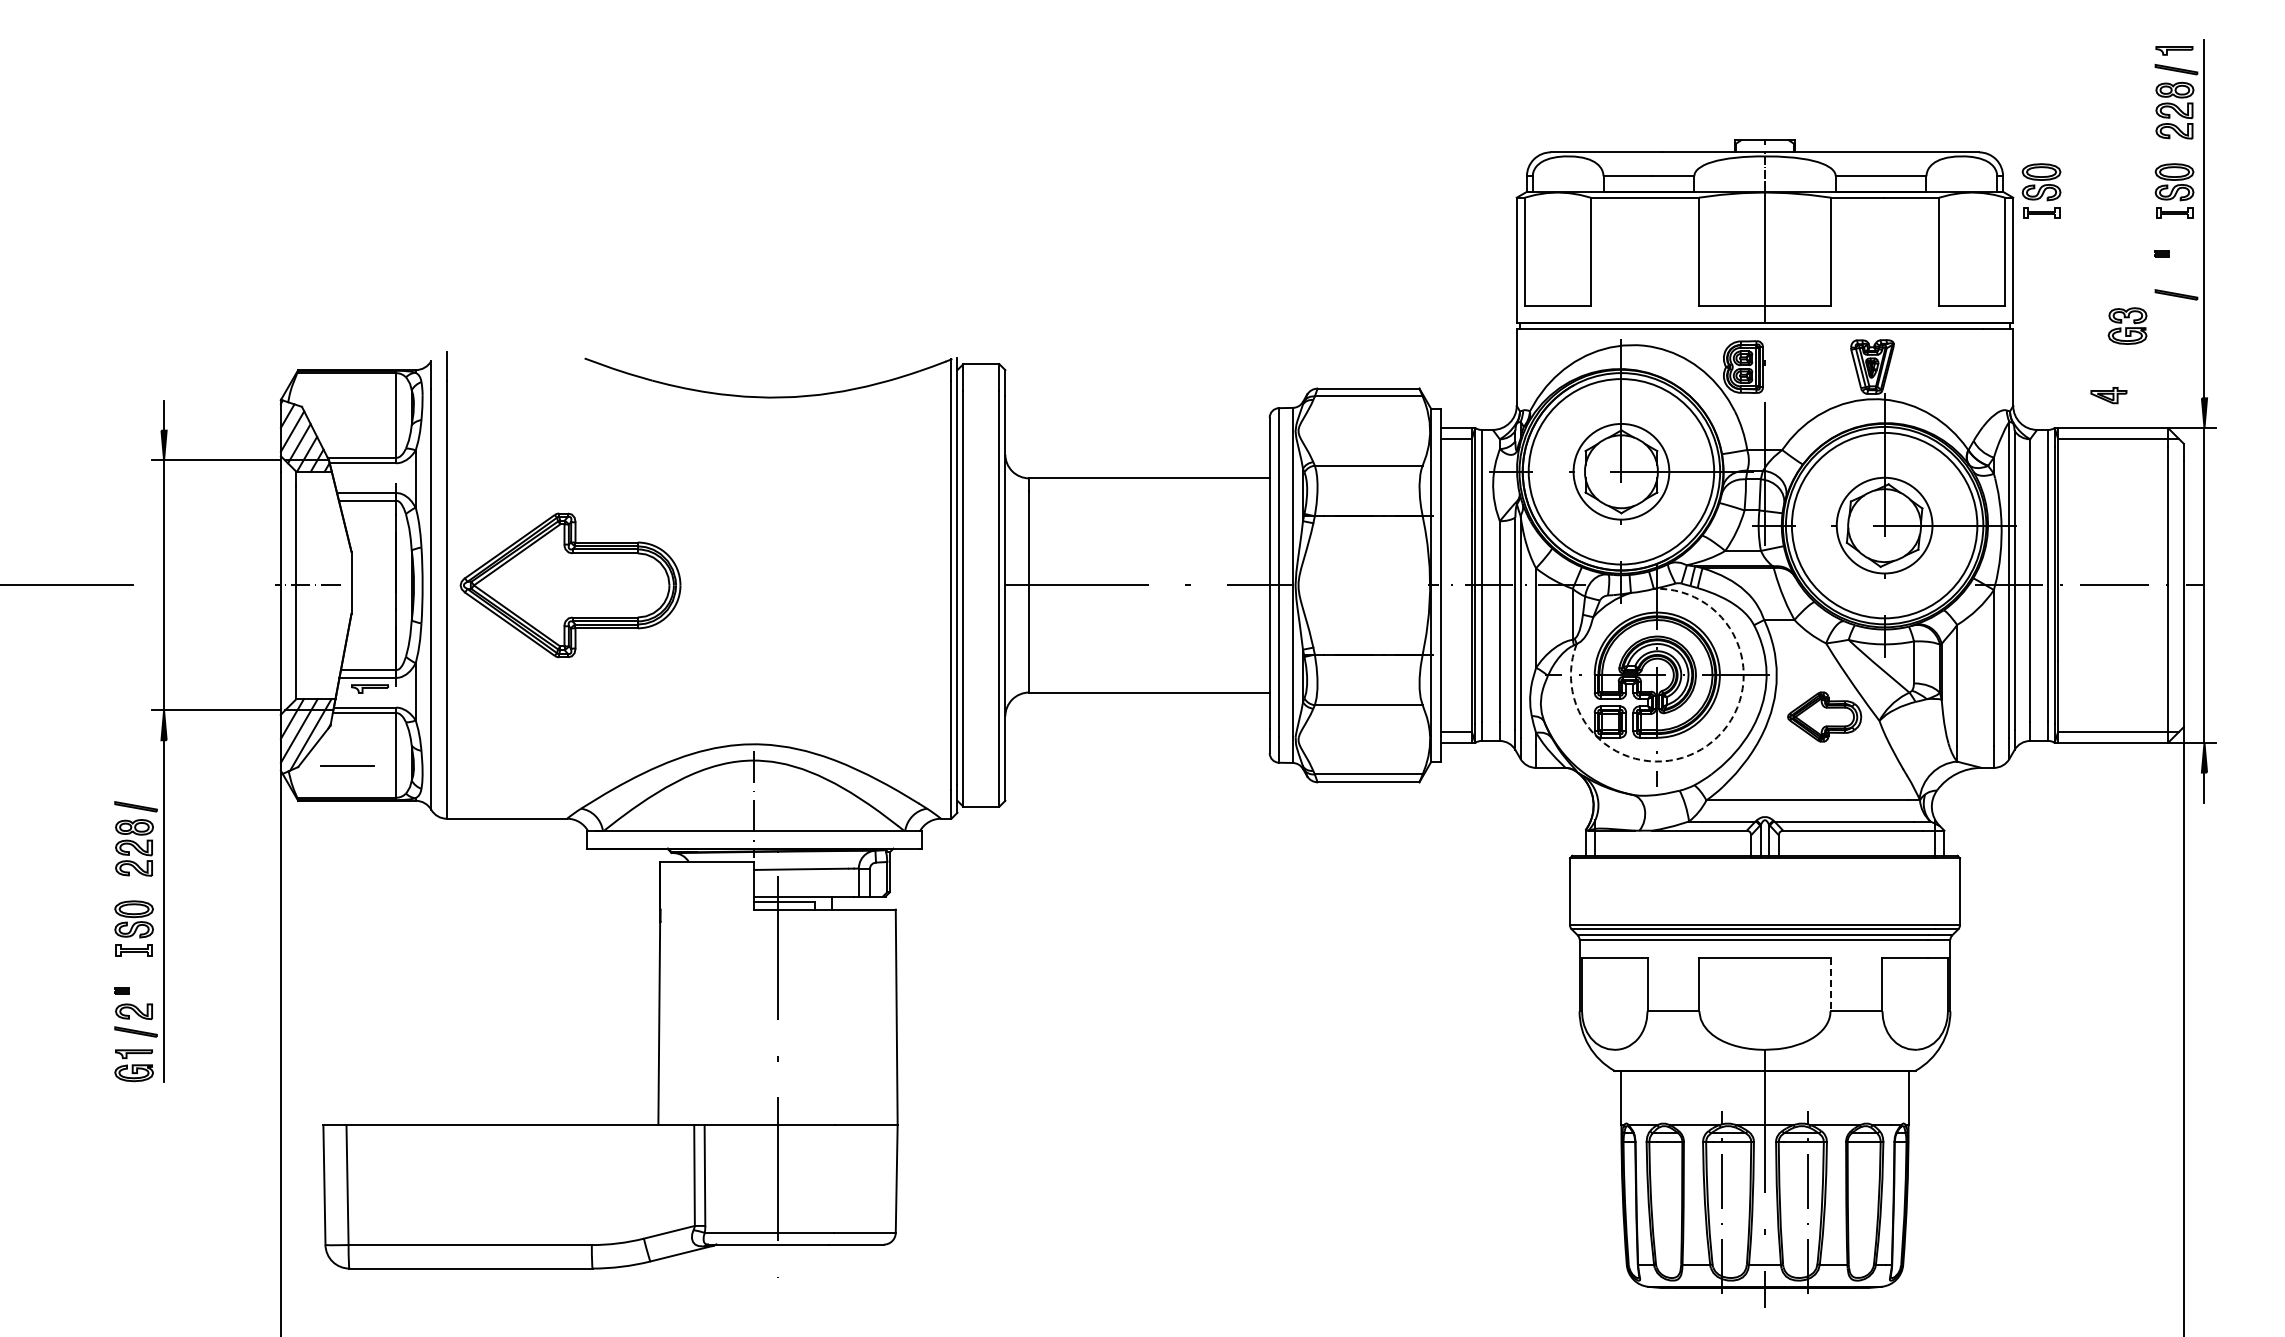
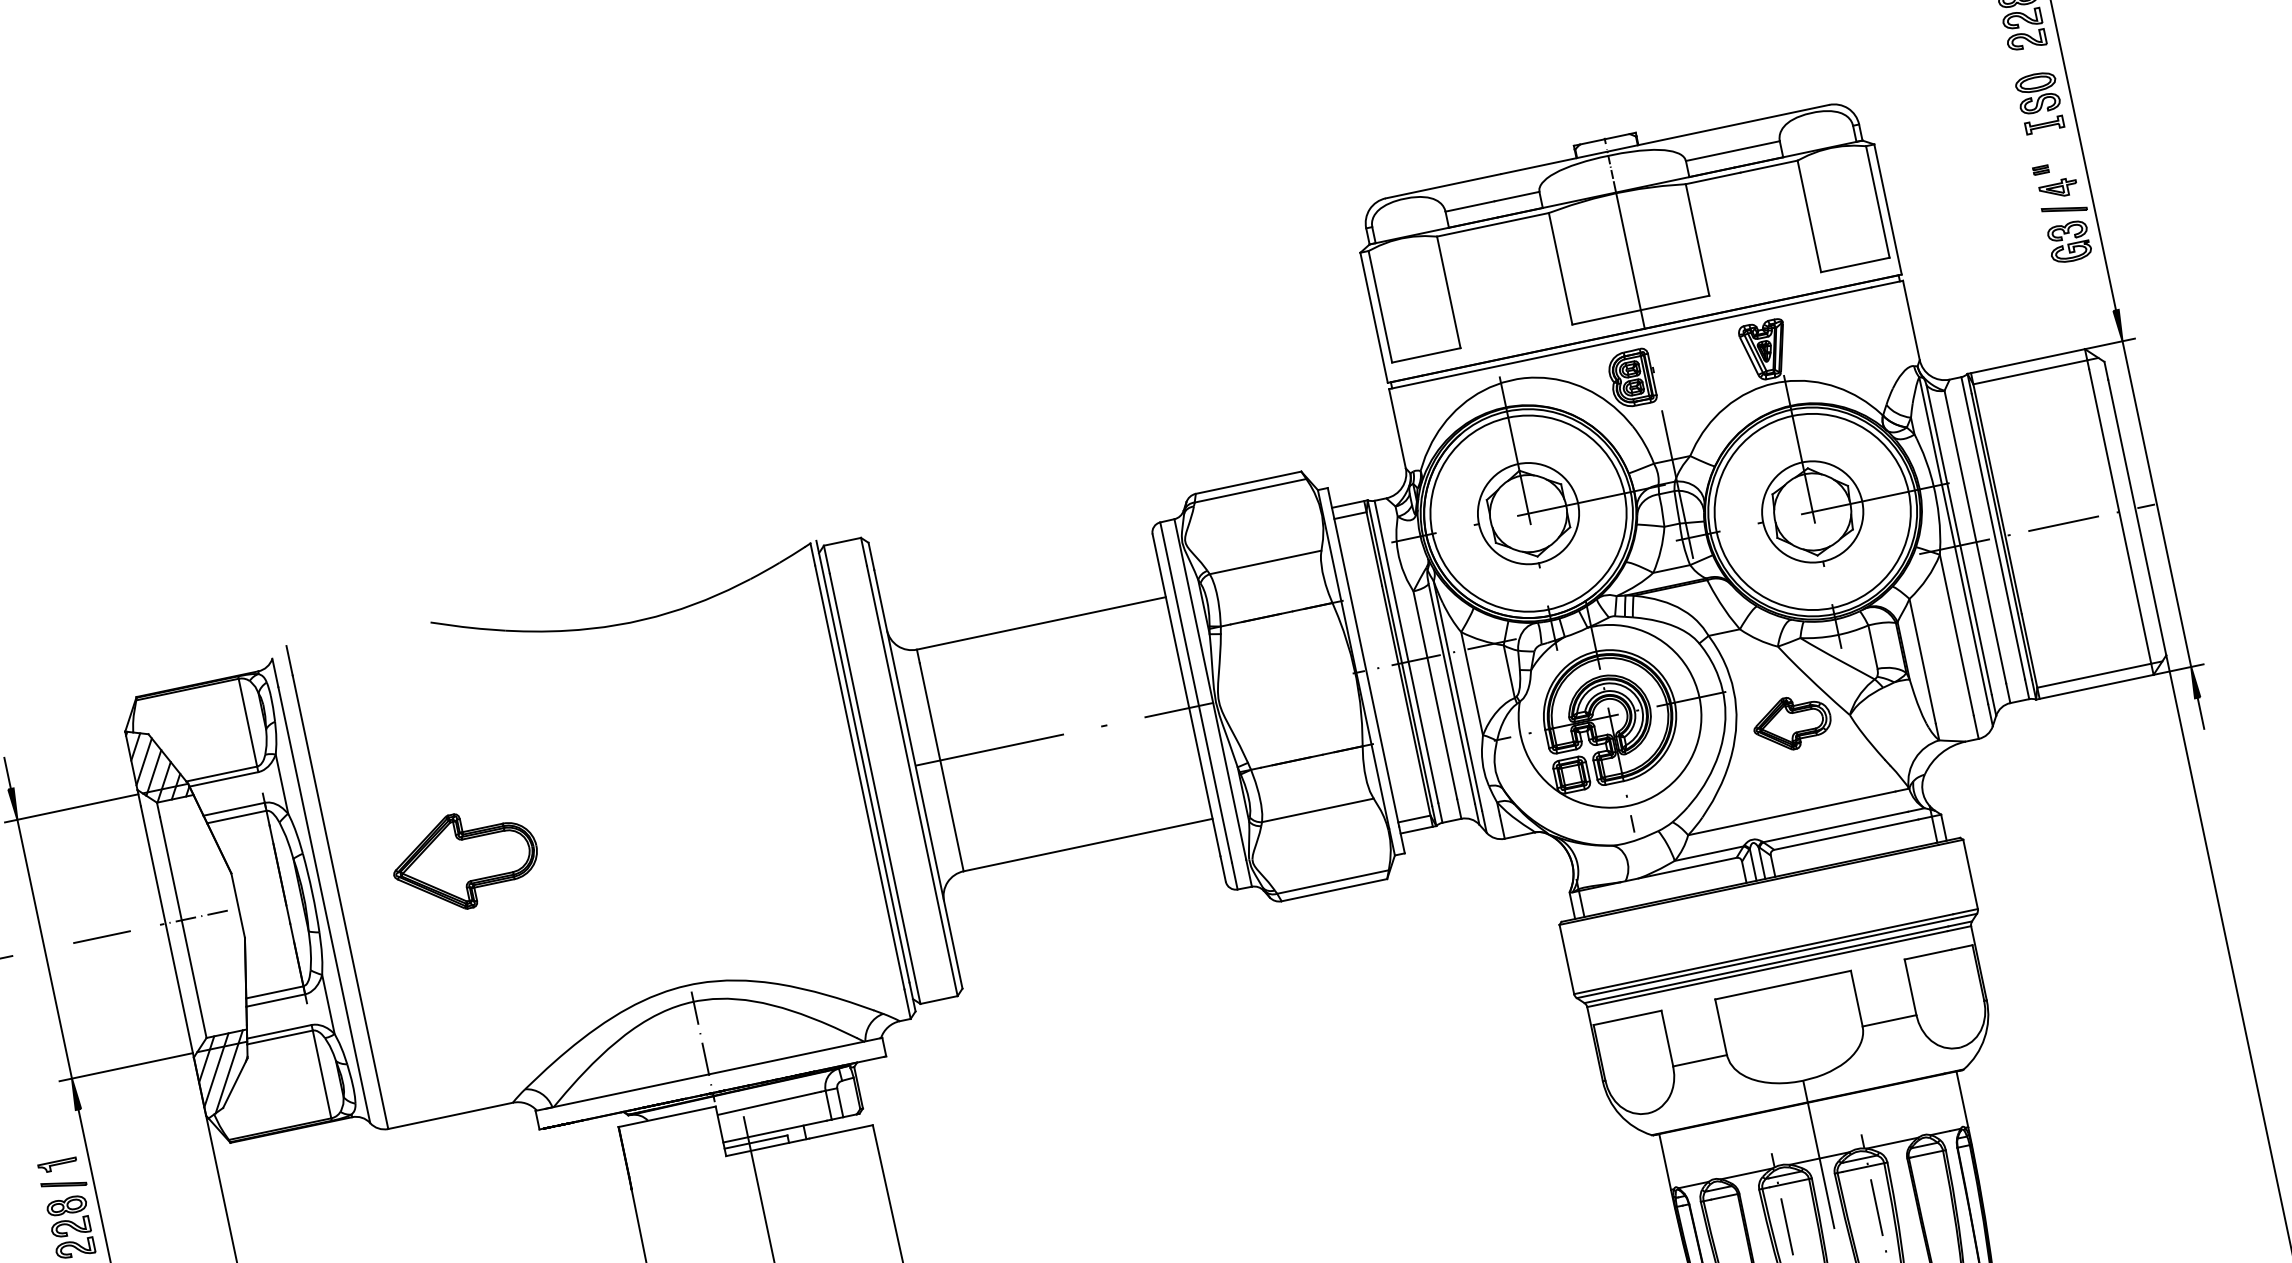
part: (2041, 190) -> (1901, 130), removed
part: (2127, 325) -> (2069, 241), moved
part: (2108, 395) -> (2057, 188), moved
part: (569, 585) -> (464, 860), size x0.62
part: (369, 688) -> (57, 1165), moved
arc: (1707, 745) -> (1677, 778), dashed -> solid
line: (347, 765) -> (101, 936), moved
line: (1830, 984) -> (1856, 998), dashed -> solid

